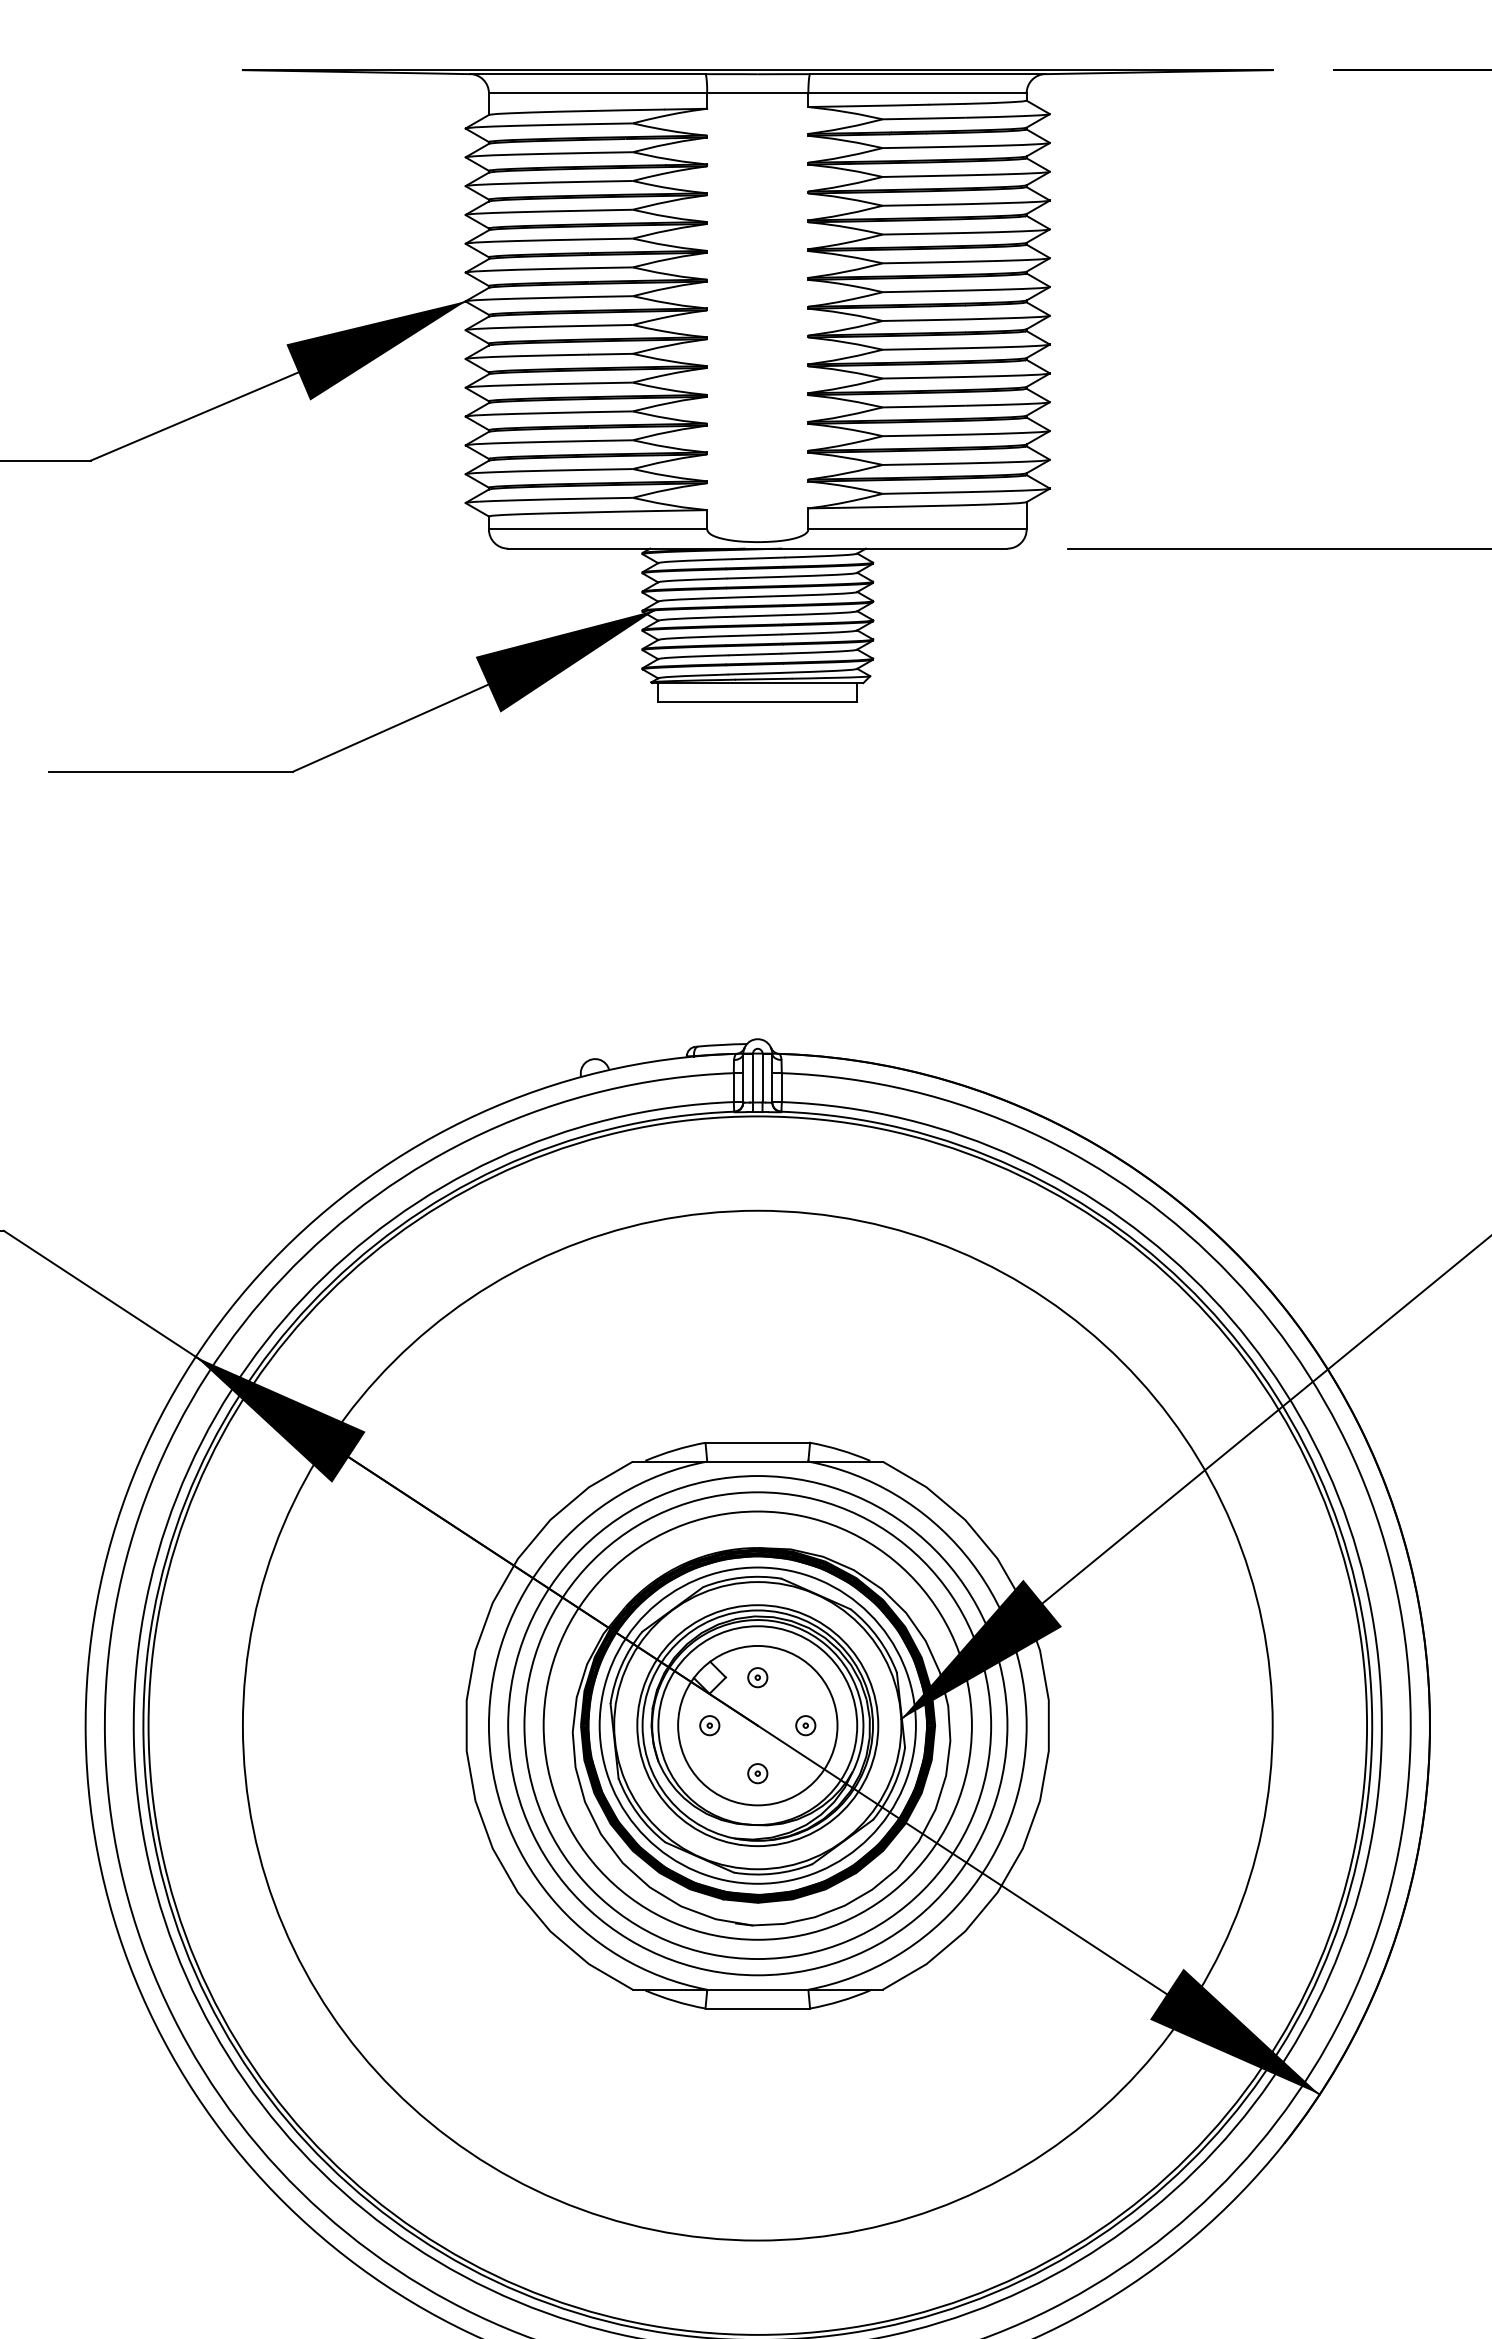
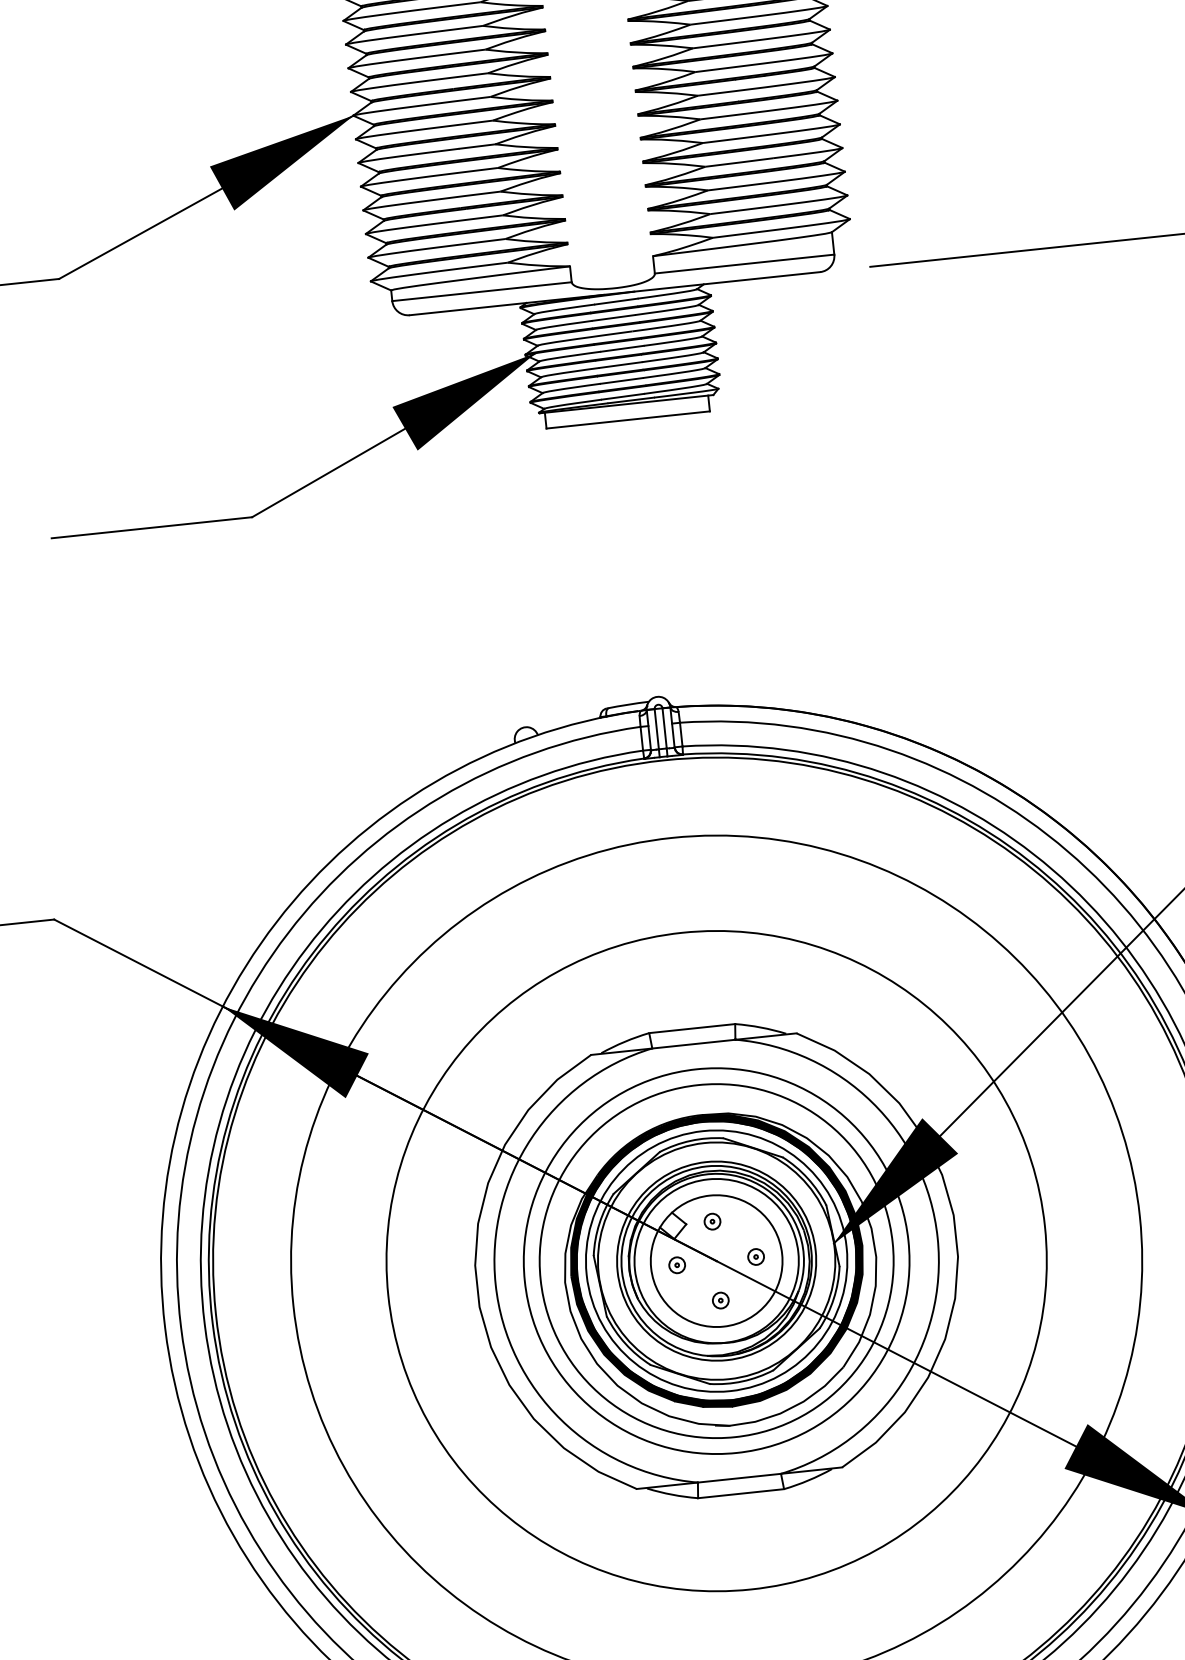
circle: (757, 1725) -> (716, 1261), size x1.6

